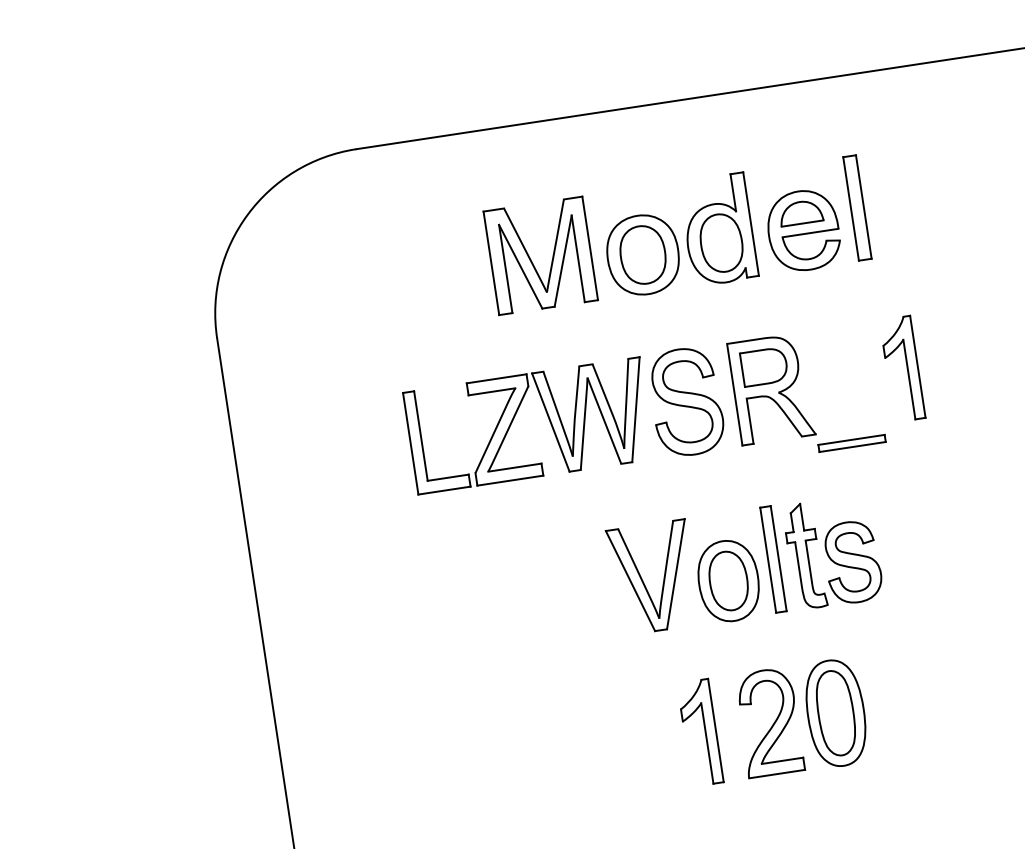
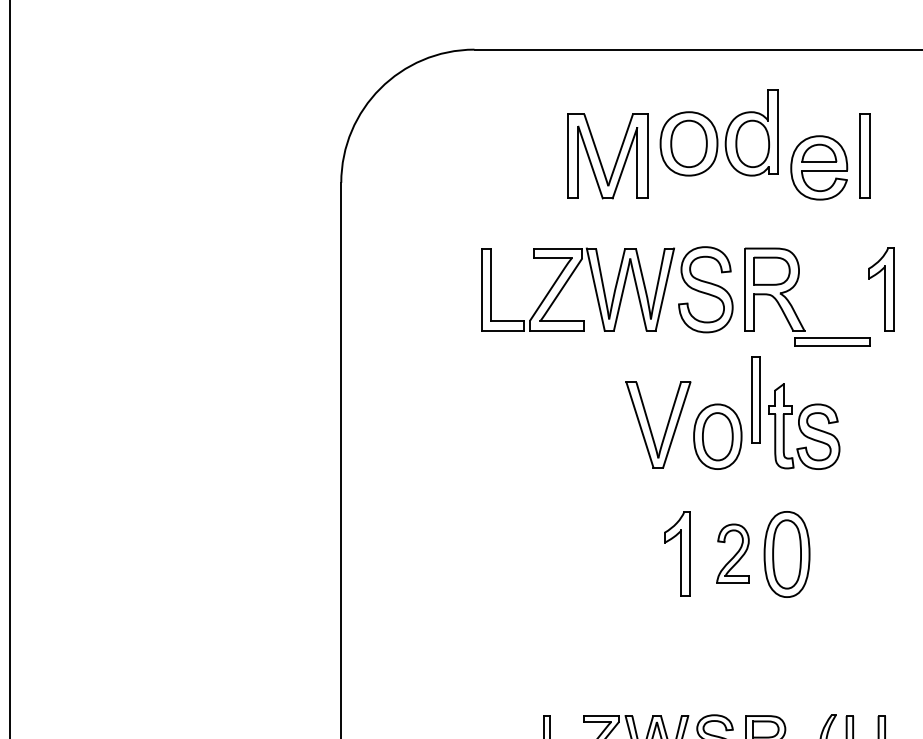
part: (677, 235) -> (718, 132), moved
part: (851, 443) -> (831, 342), size x1.4
part: (772, 558) -> (755, 399), moved
part: (768, 722) -> (732, 553), size x0.7

